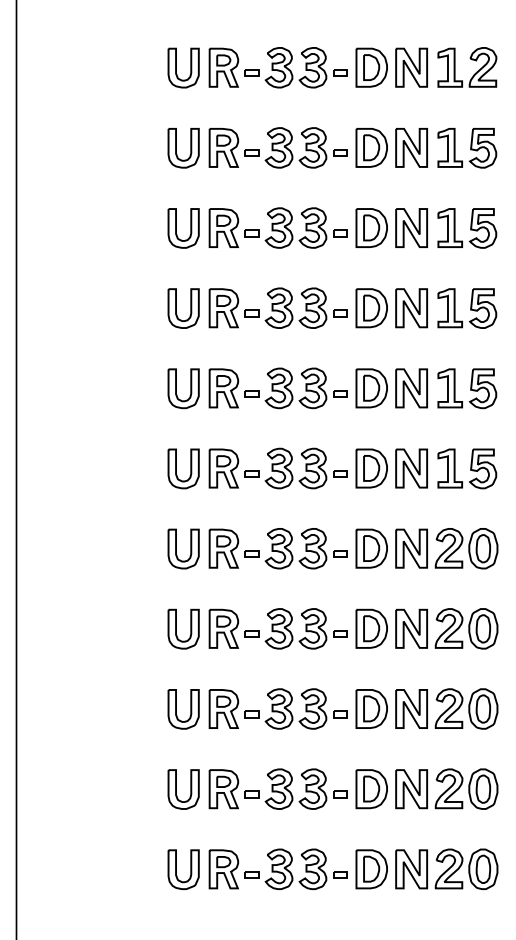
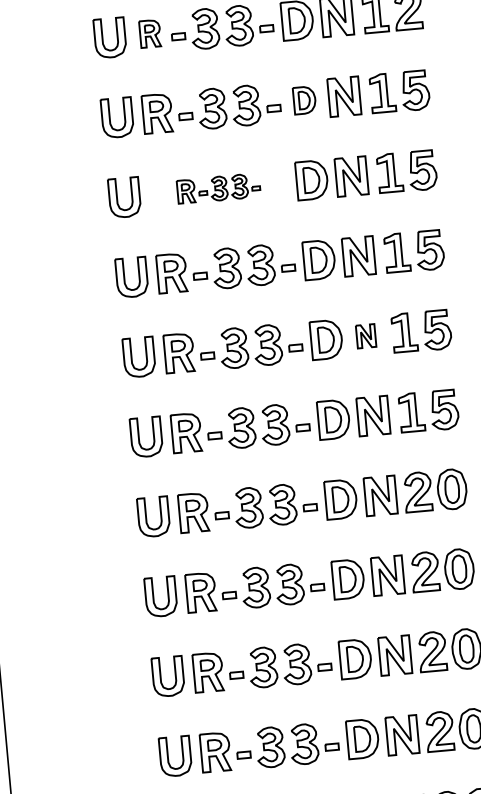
part: (223, 67) -> (149, 33), size x0.7
part: (371, 147) -> (304, 99), size x0.7
part: (277, 227) -> (218, 188), size x0.6
part: (411, 388) -> (366, 336), size x0.6

